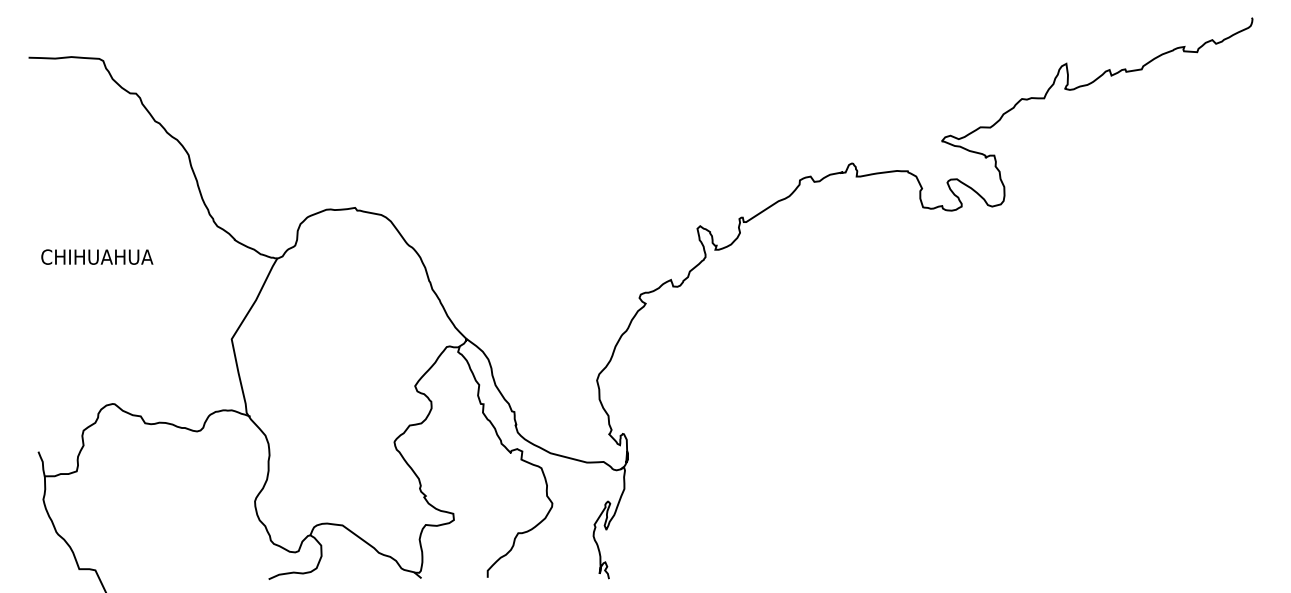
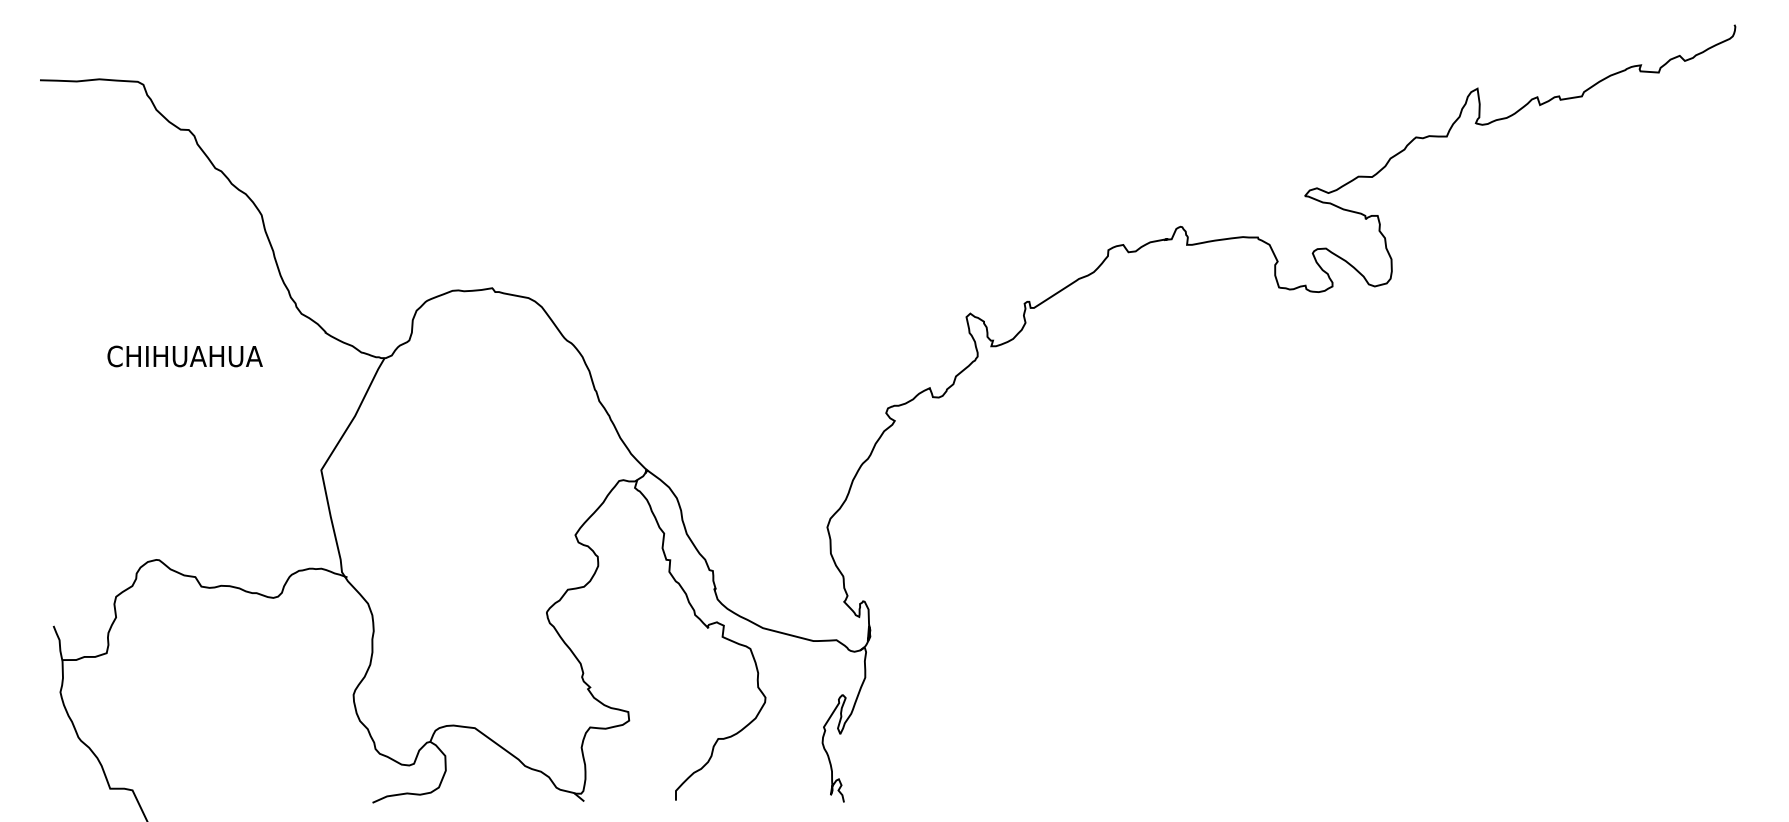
text: (96, 257) -> (184, 356), moved

